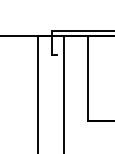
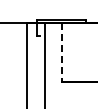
line: (87, 79) -> (61, 53), solid -> dashed

